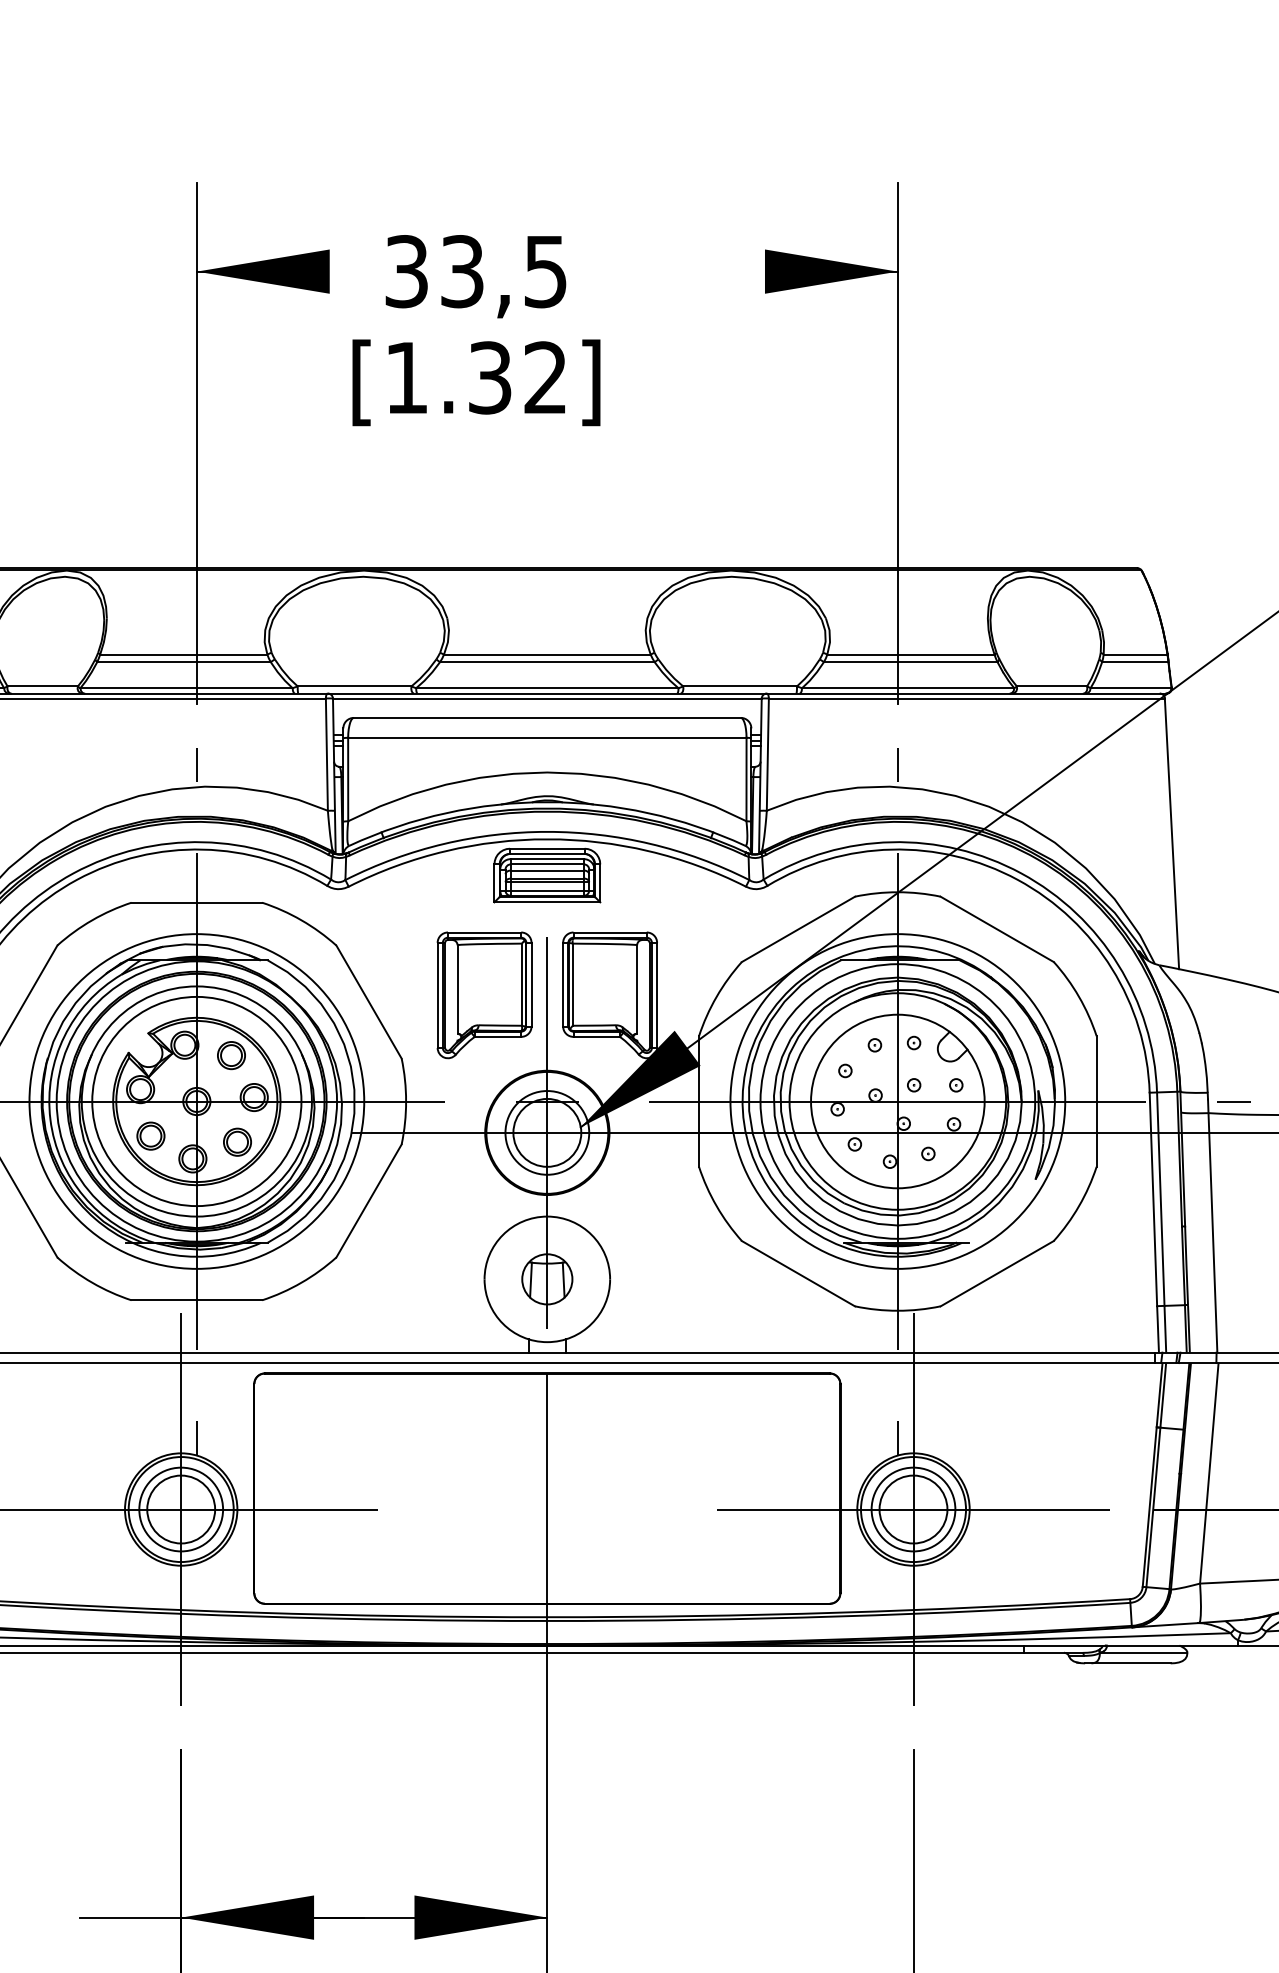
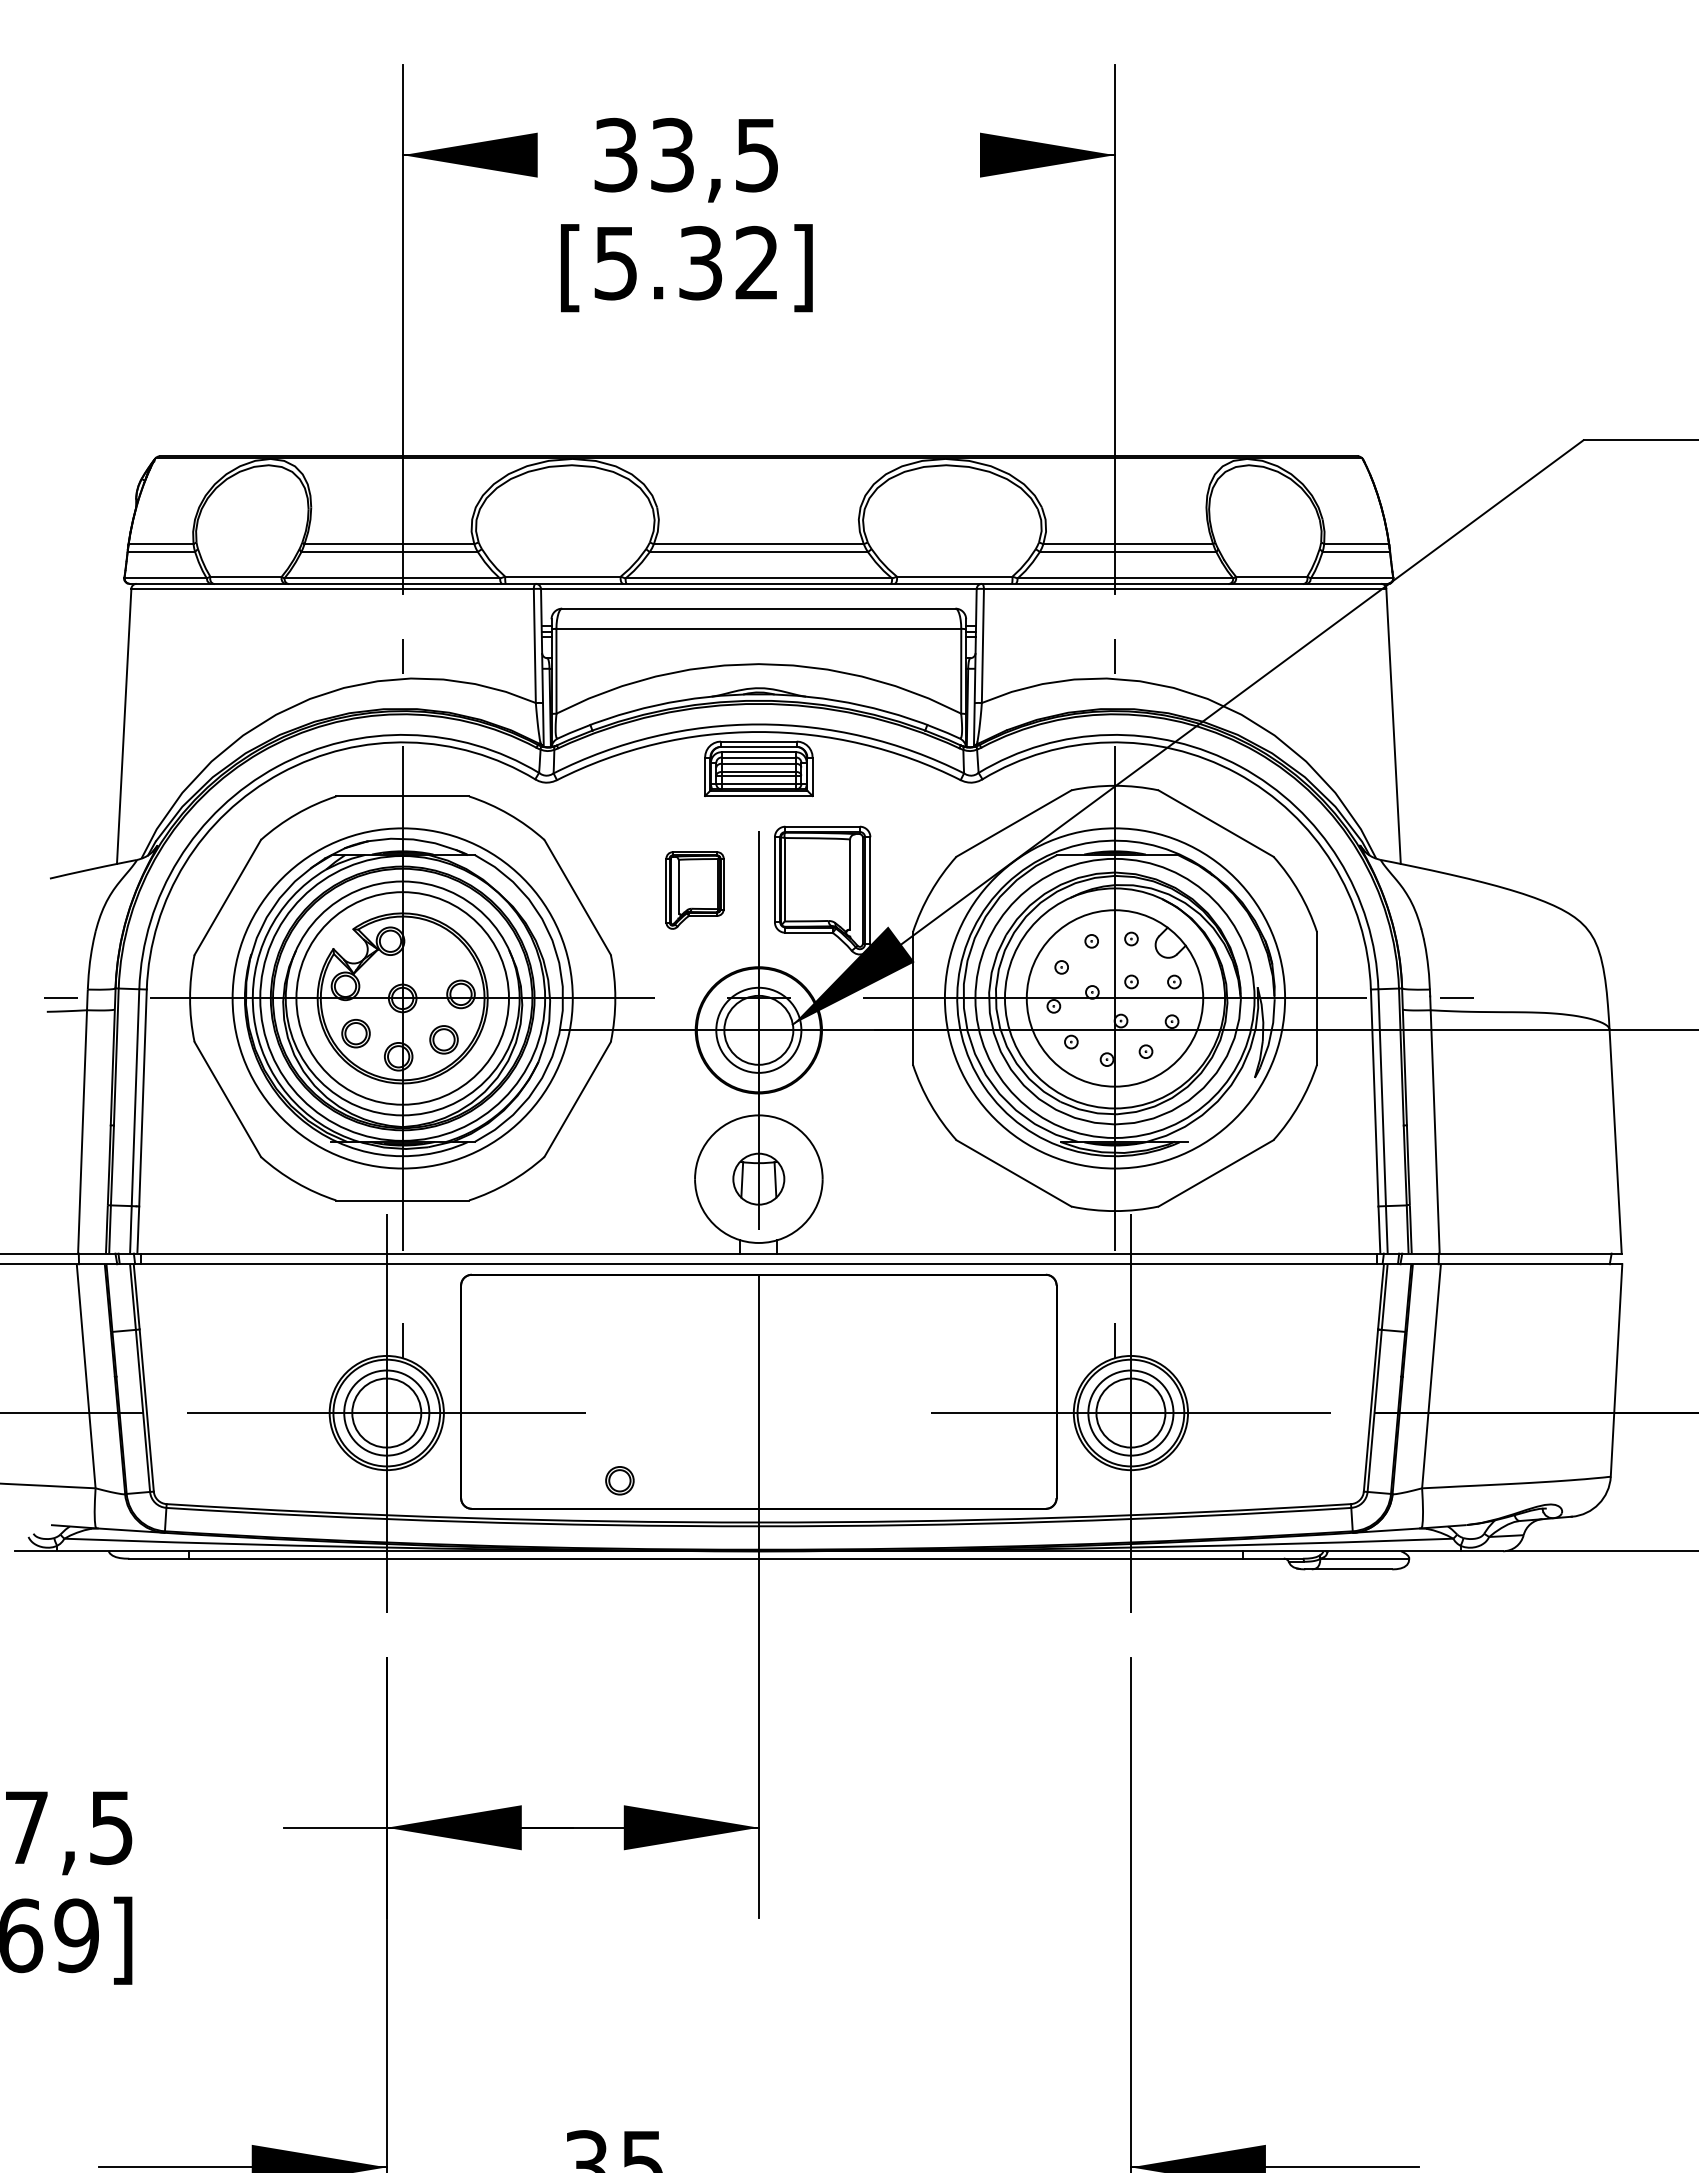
text: (406, 378) -> (615, 263), [1.32] -> [5.32]
part: (484, 995) -> (694, 890), size x0.6
part: (231, 1055) -> (619, 1480), moved

